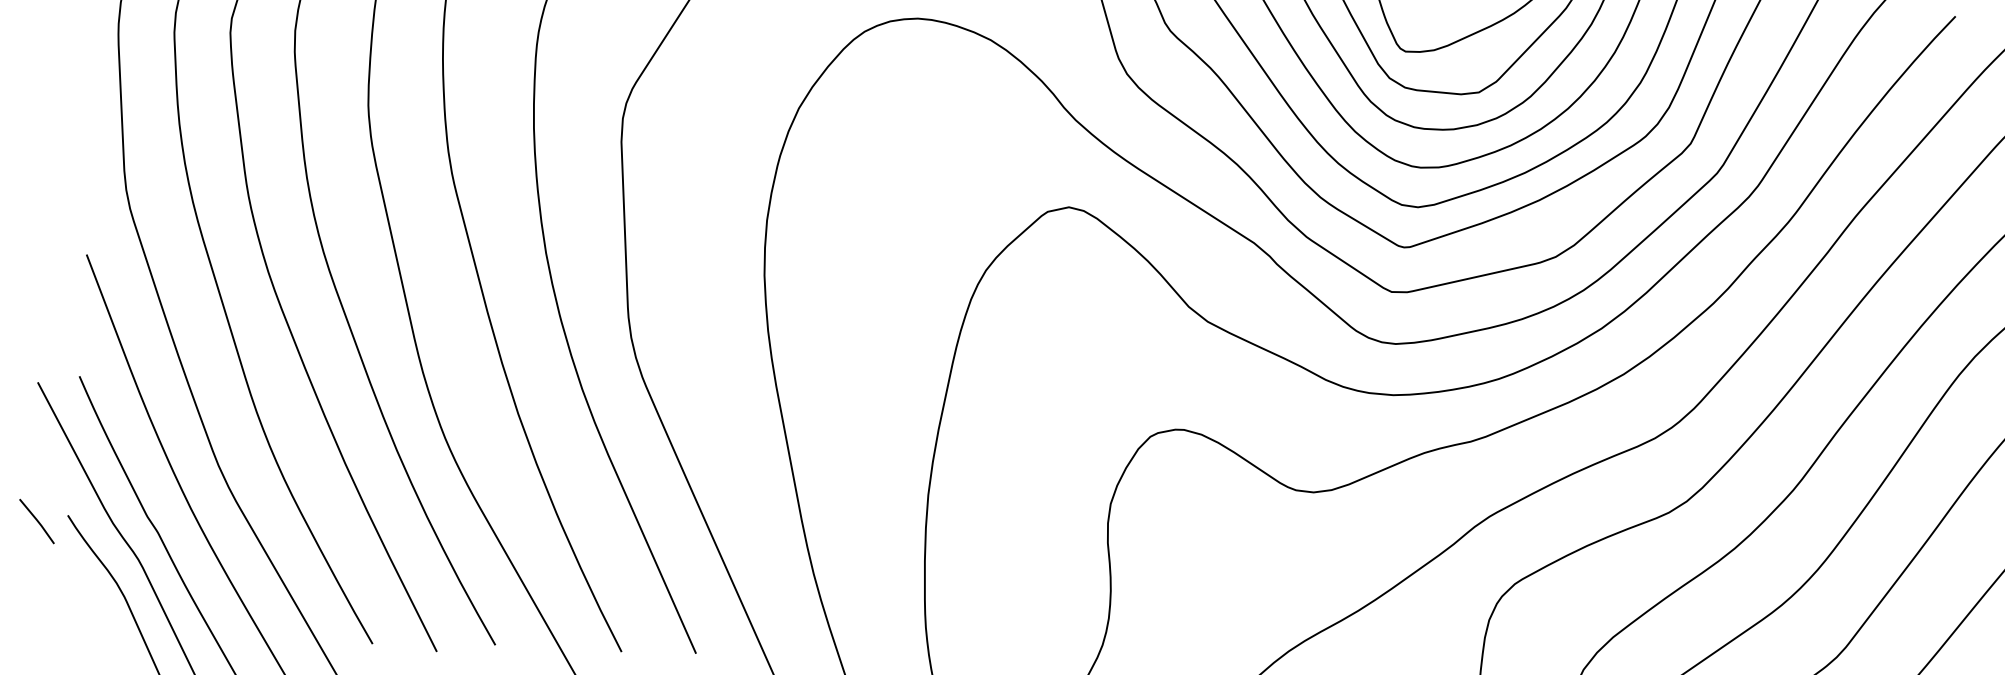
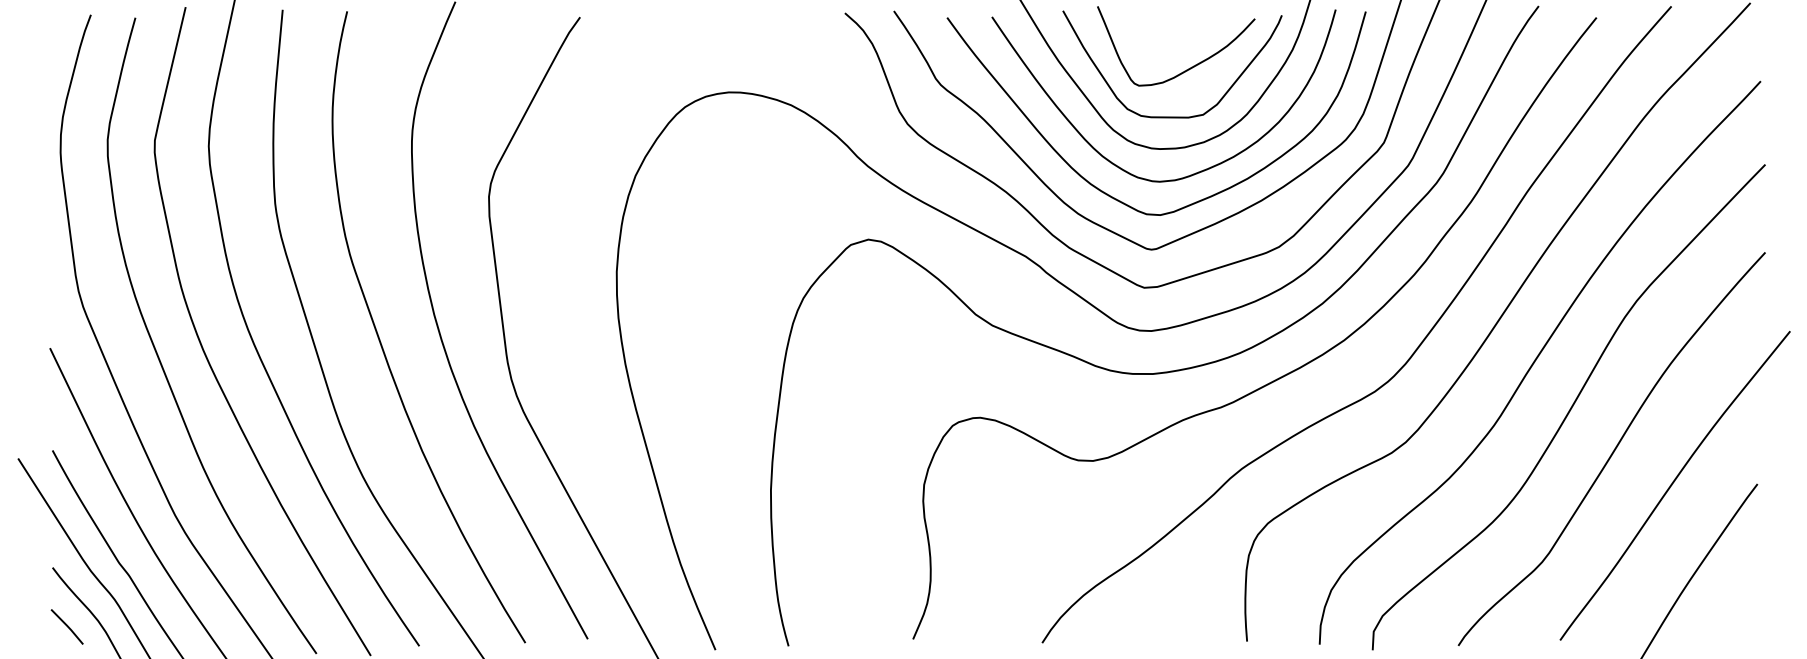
line: (36, 520) -> (66, 626), moved

